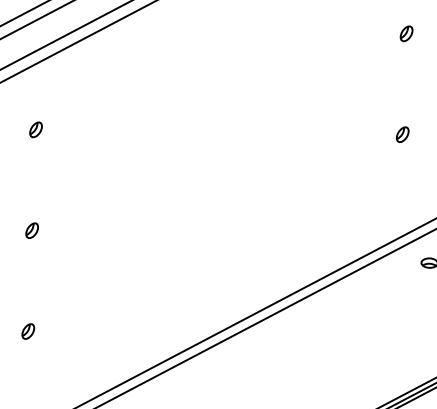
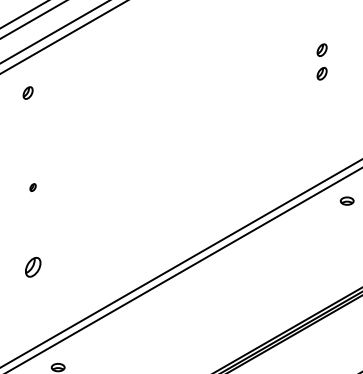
part: (405, 32) -> (321, 49), moved
part: (35, 129) -> (27, 92), moved
part: (401, 134) -> (321, 73), moved
part: (31, 230) -> (32, 187), size x0.6
part: (27, 330) -> (32, 266), size x1.6

